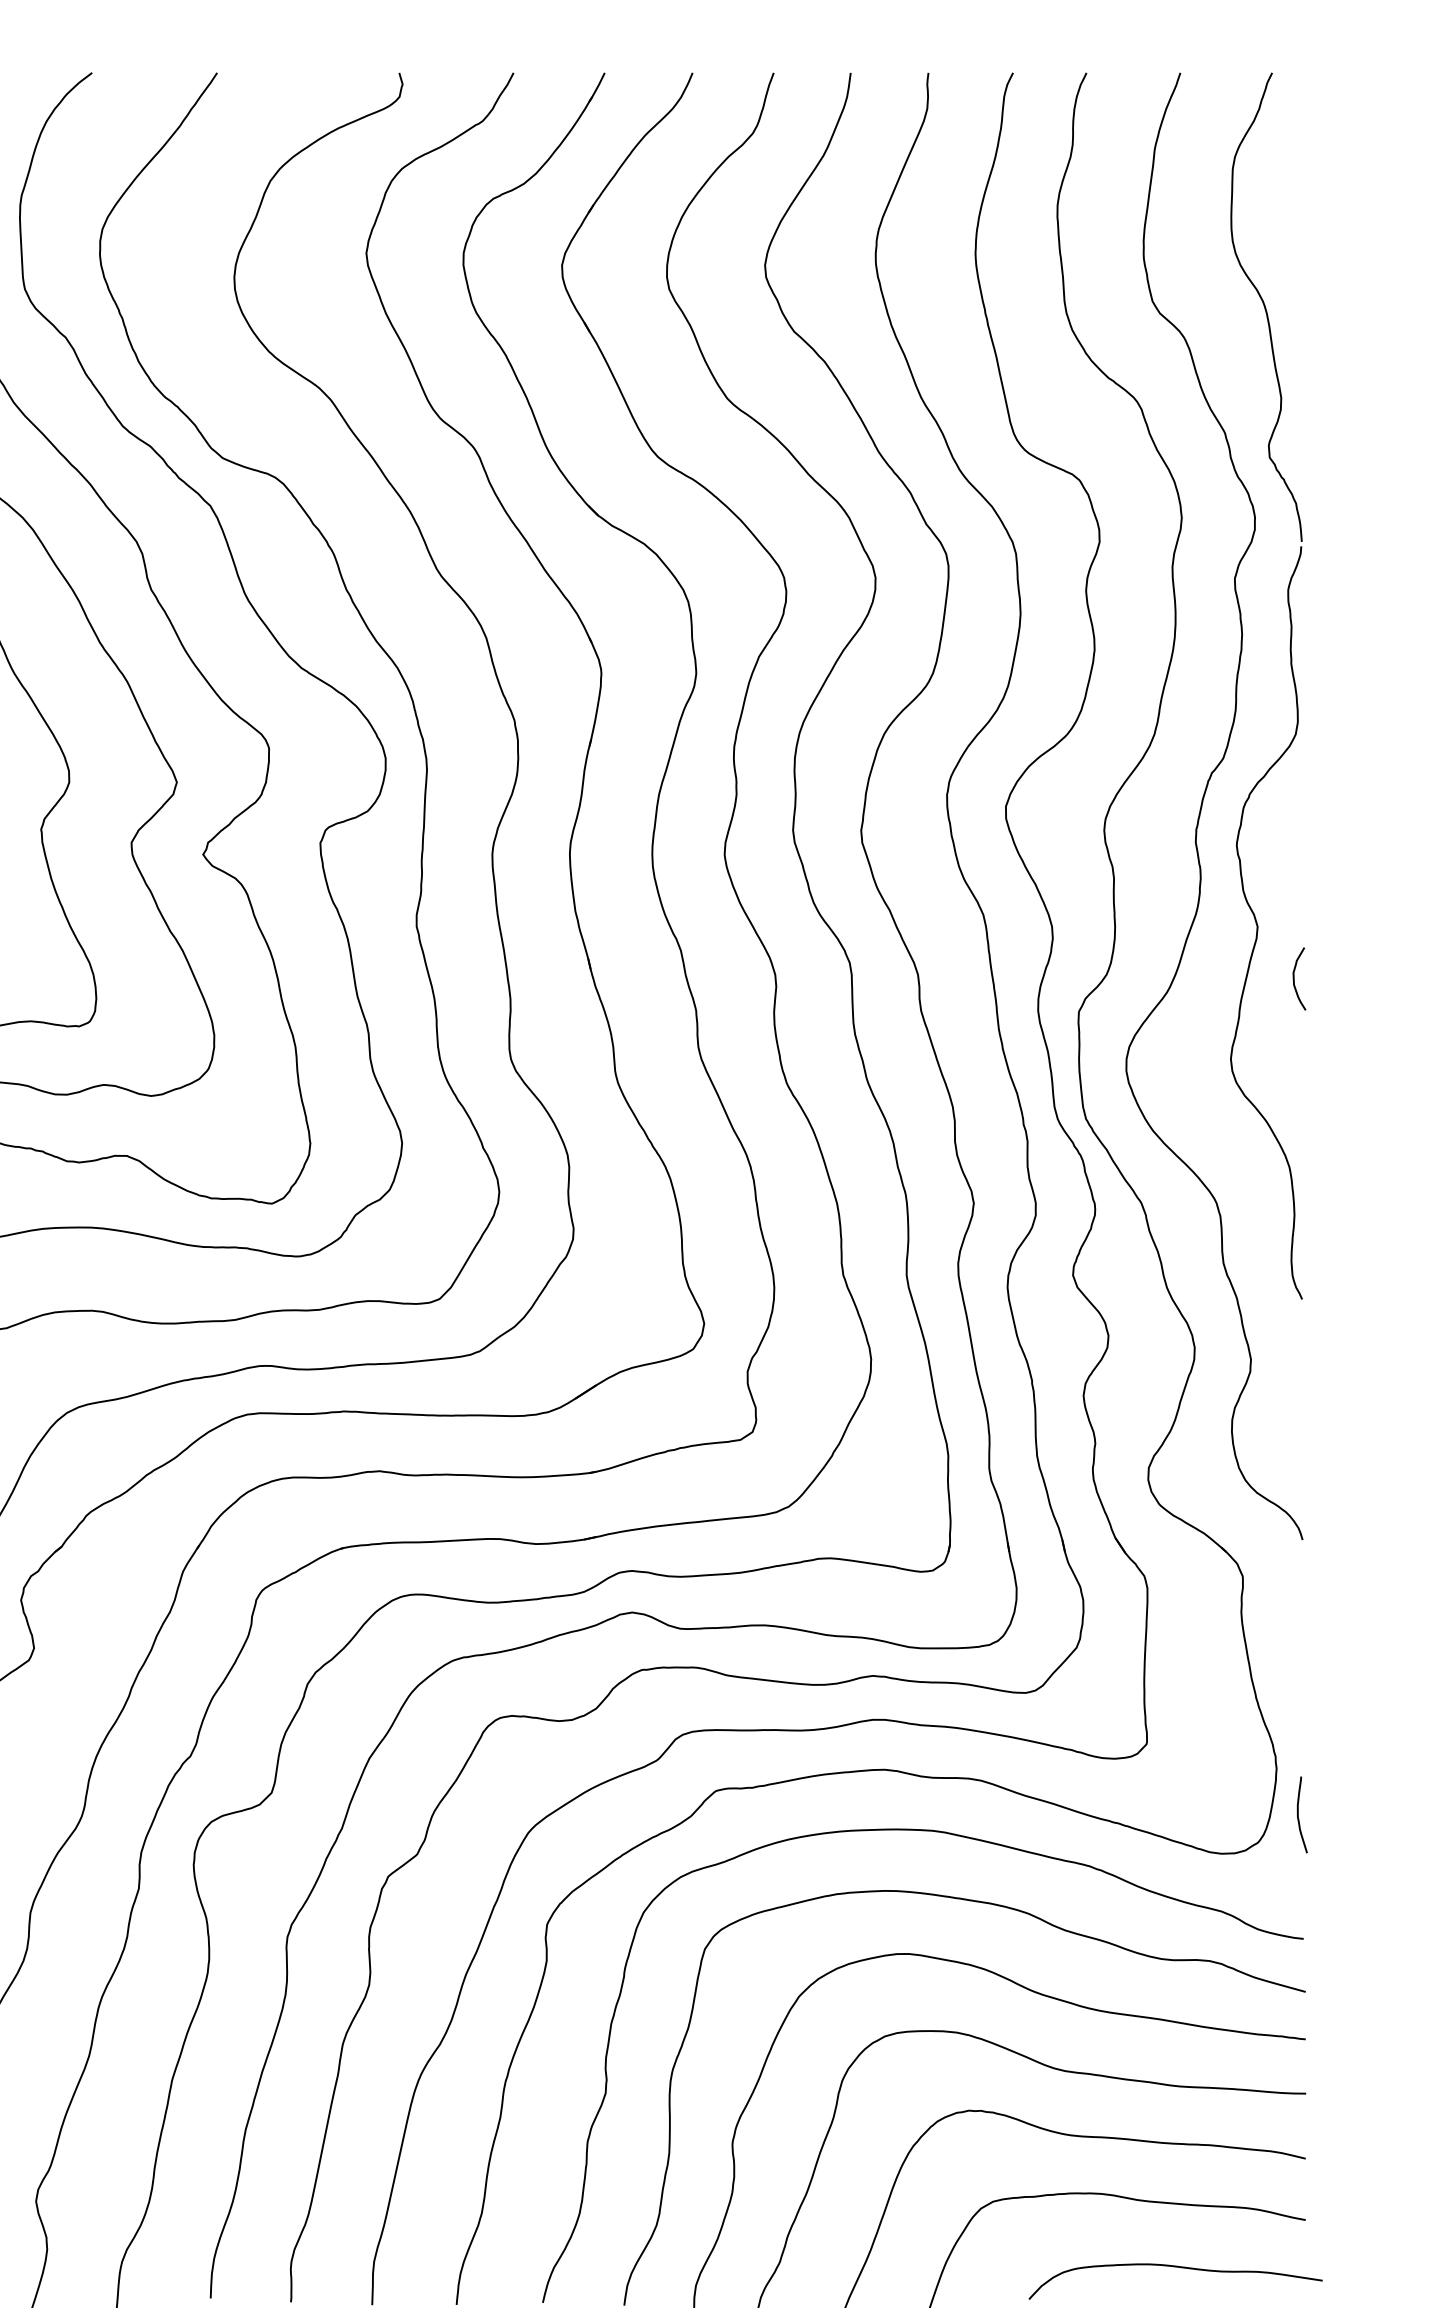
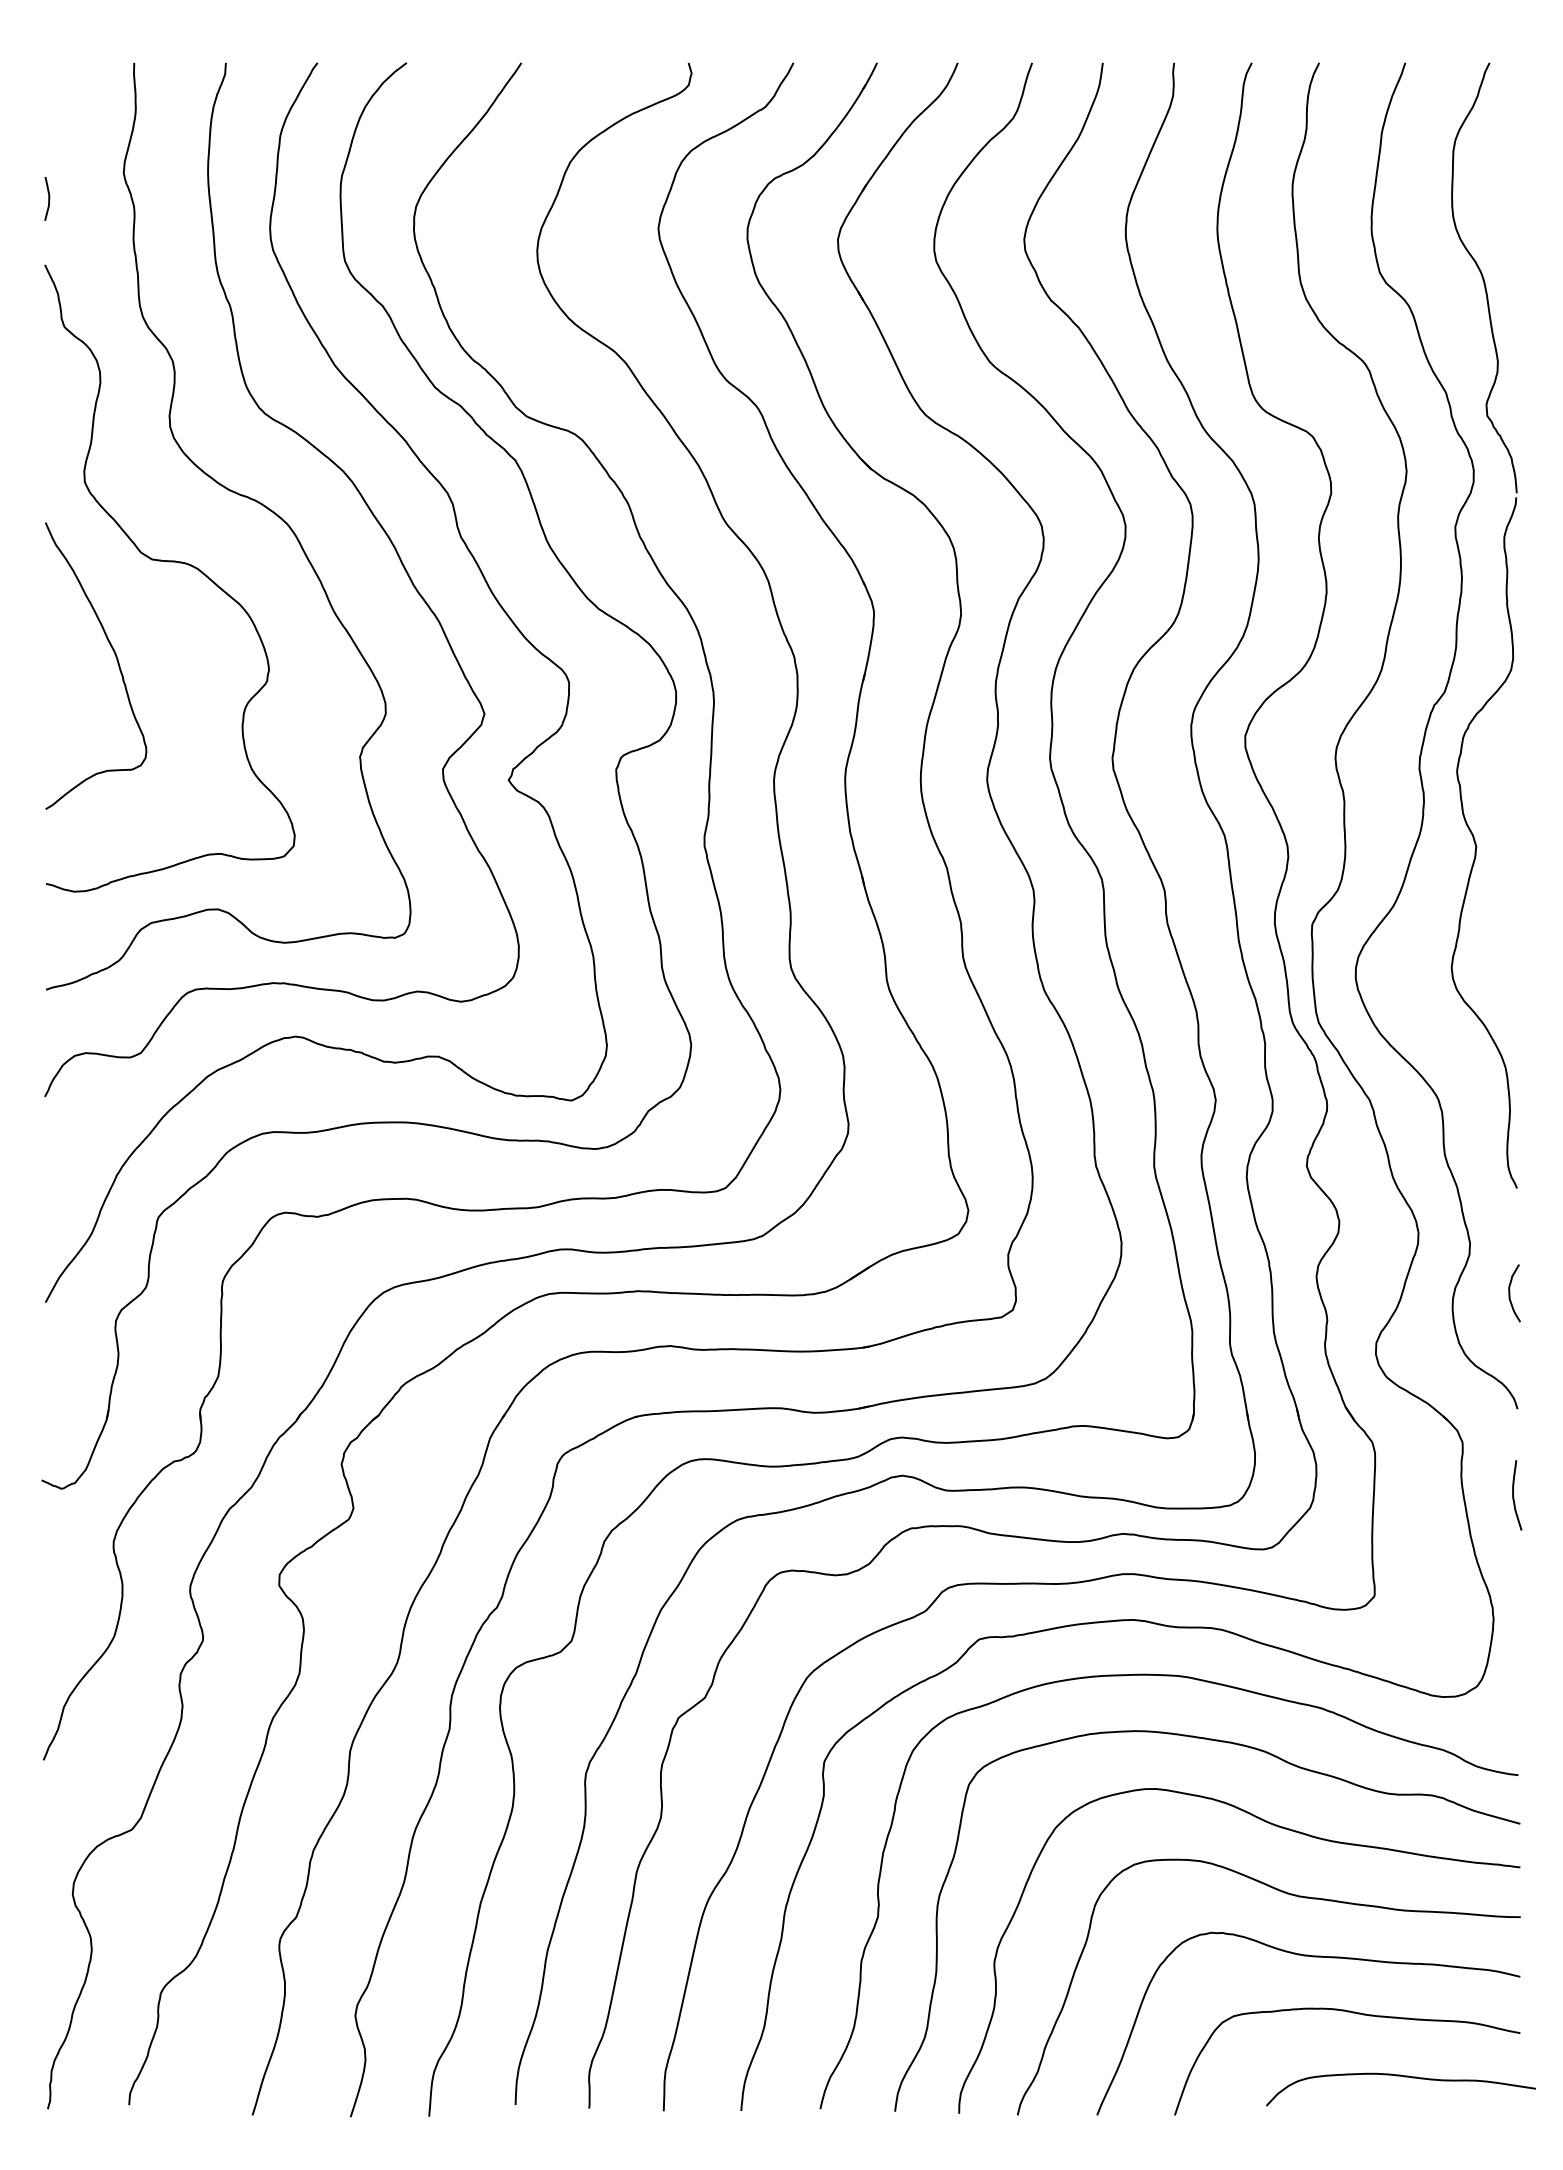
curve: (1294, 979) -> (1510, 1293), moved
curve: (1299, 1817) -> (1514, 1497), moved

